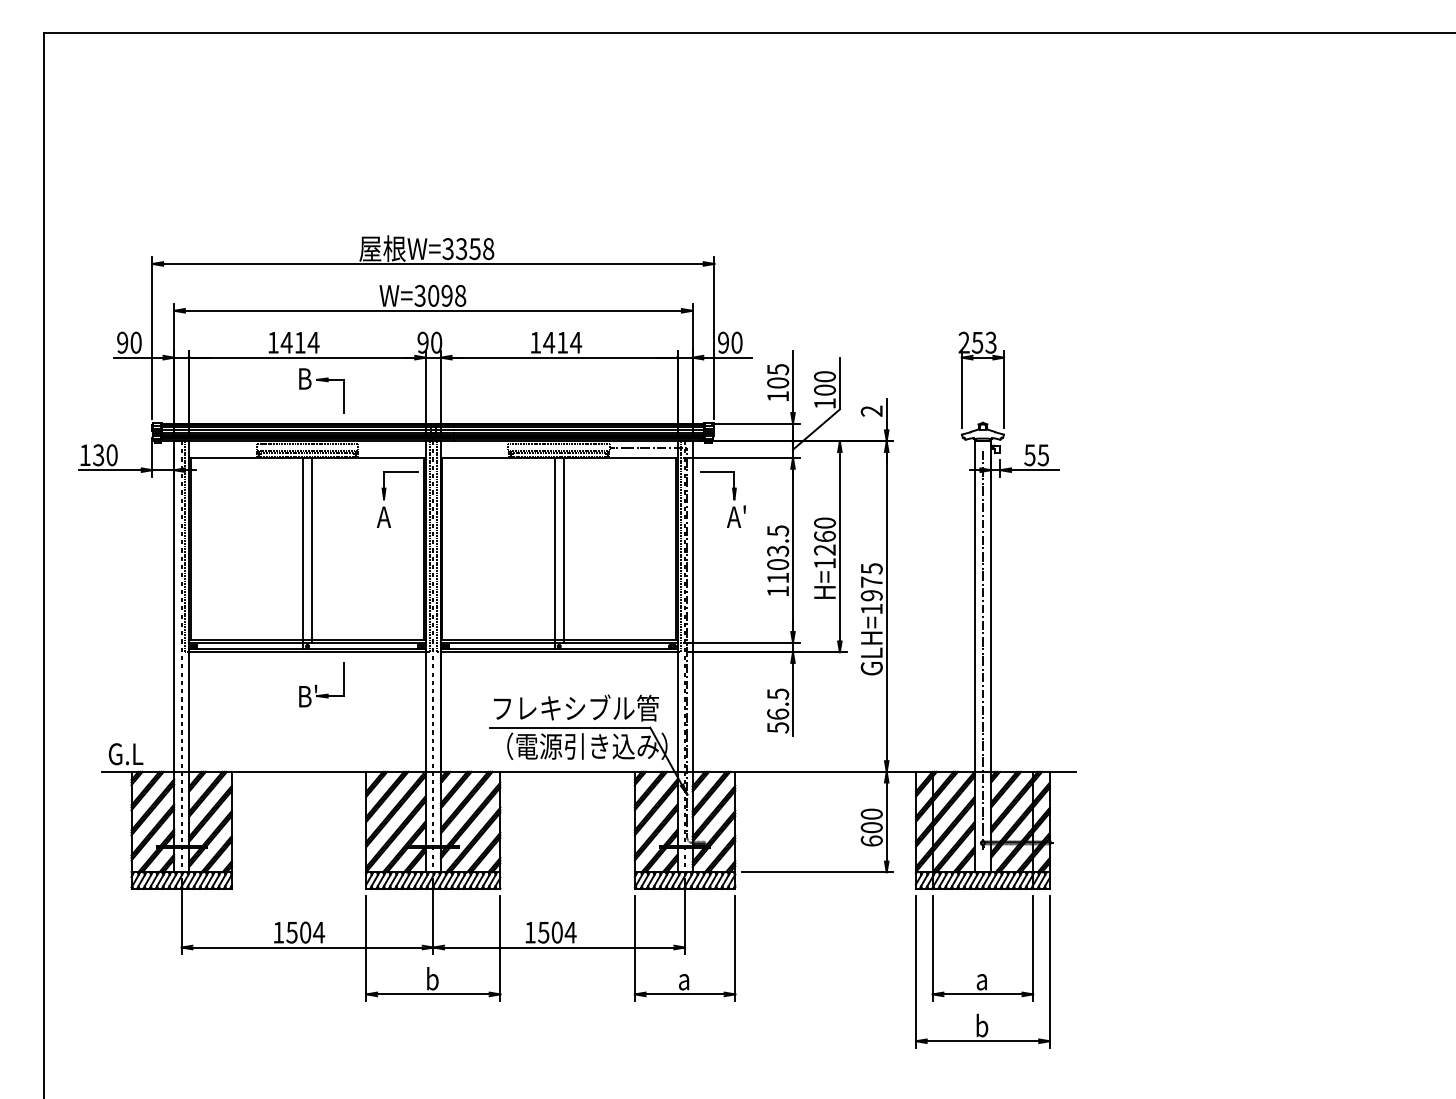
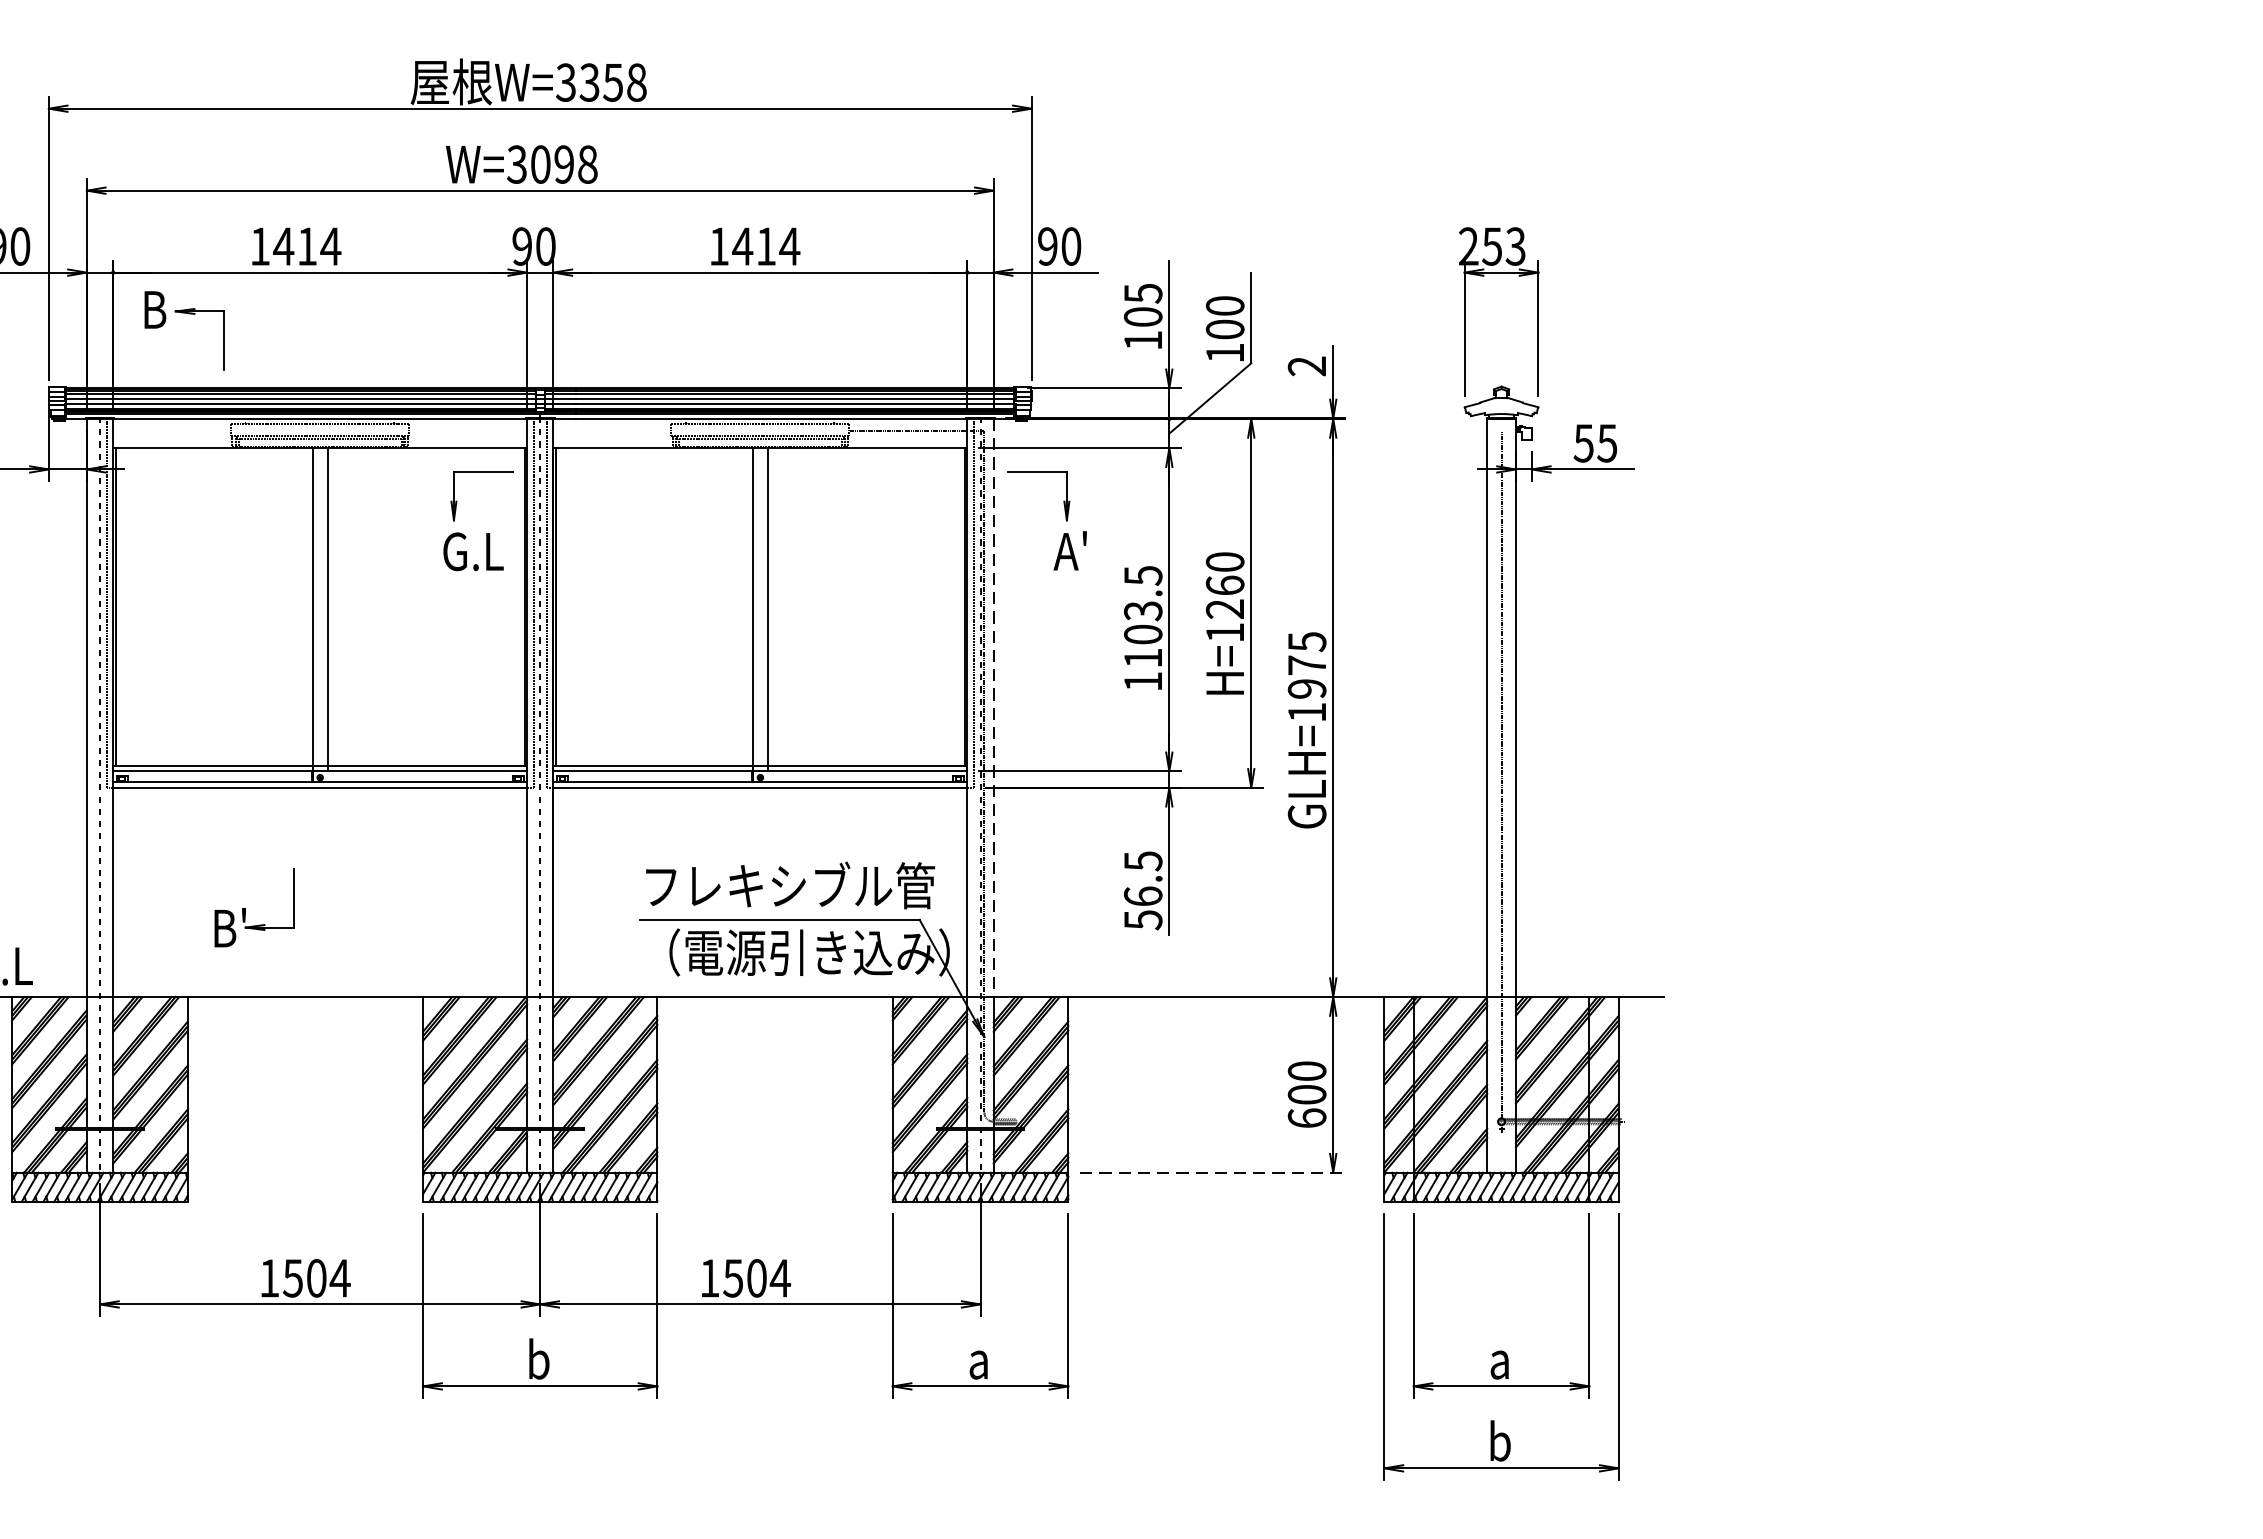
part: (321, 381) -> (183, 314), moved
text: (394, 517) -> (472, 552), A -> G.L
line: (692, 607) -> (993, 709), solid -> dashed
part: (321, 684) -> (253, 907), moved
line: (817, 872) -> (1212, 1173), solid -> dashed

